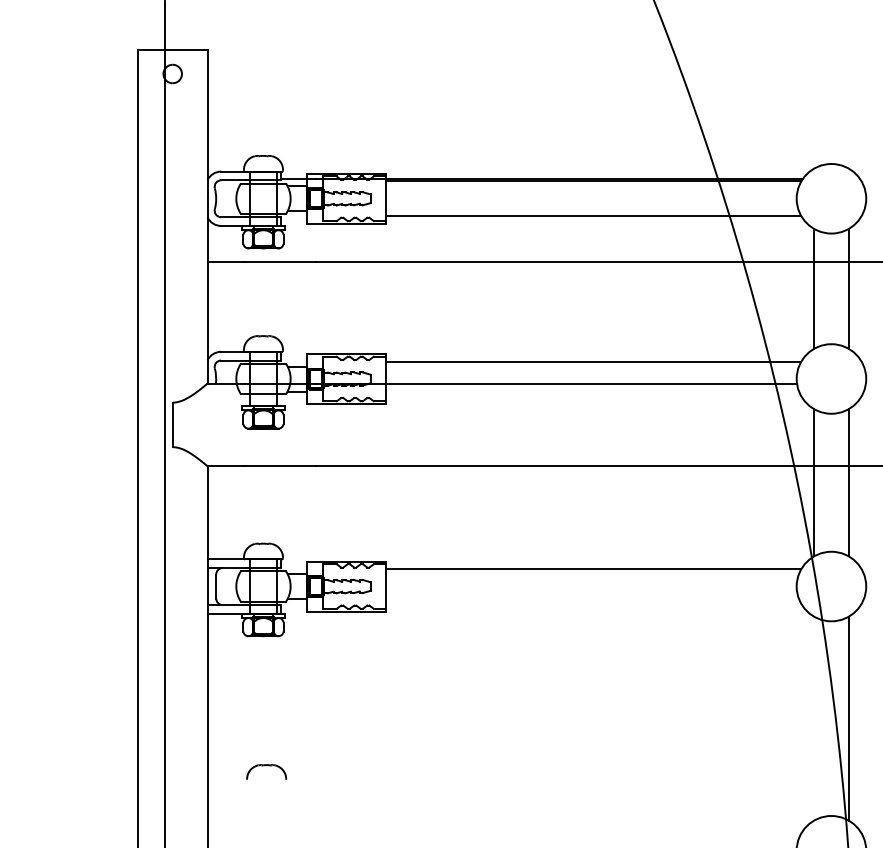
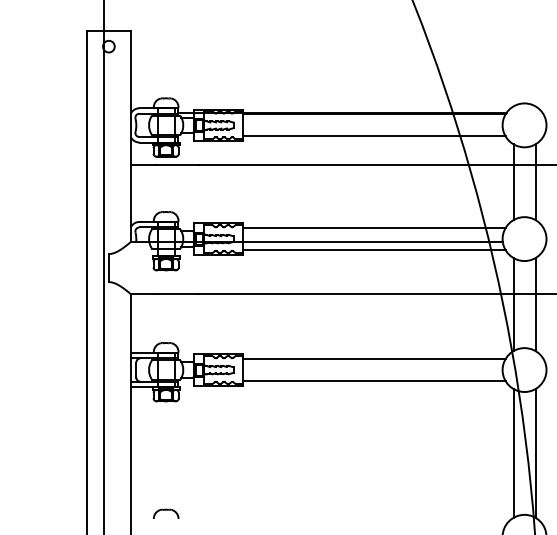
line: (593, 397) -> (374, 250), added
line: (593, 604) -> (374, 381), added
line: (813, 718) -> (513, 453), added
part: (267, 771) -> (166, 513), moved

